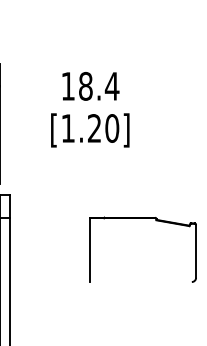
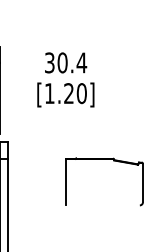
text: (76, 85) -> (55, 62), 18.4 -> 30.4

